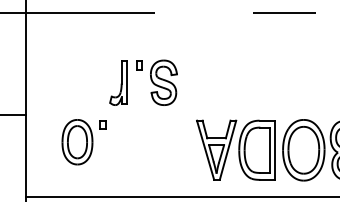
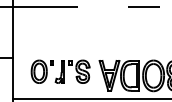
part: (143, 82) -> (72, 71), moved

